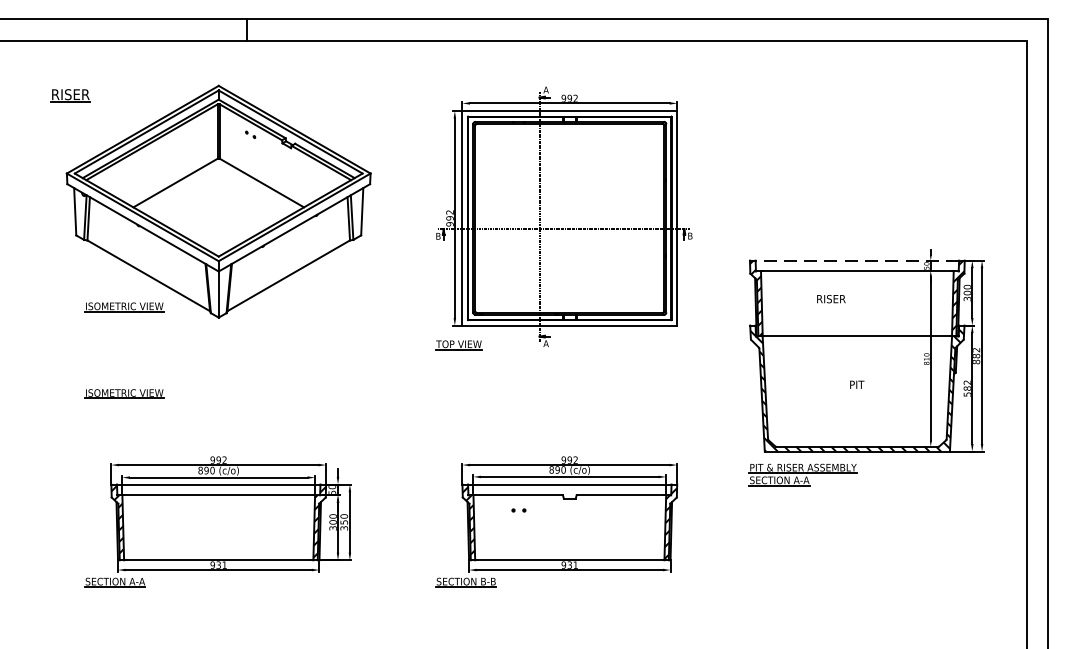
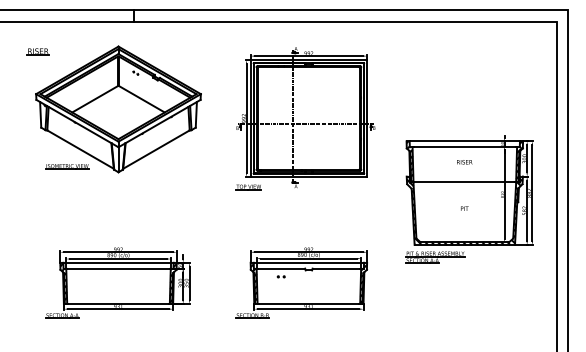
line: (856, 260) -> (464, 141), dashed -> solid
text: (830, 299) -> (464, 162), moved
part: (124, 393) -> (67, 213), removed

